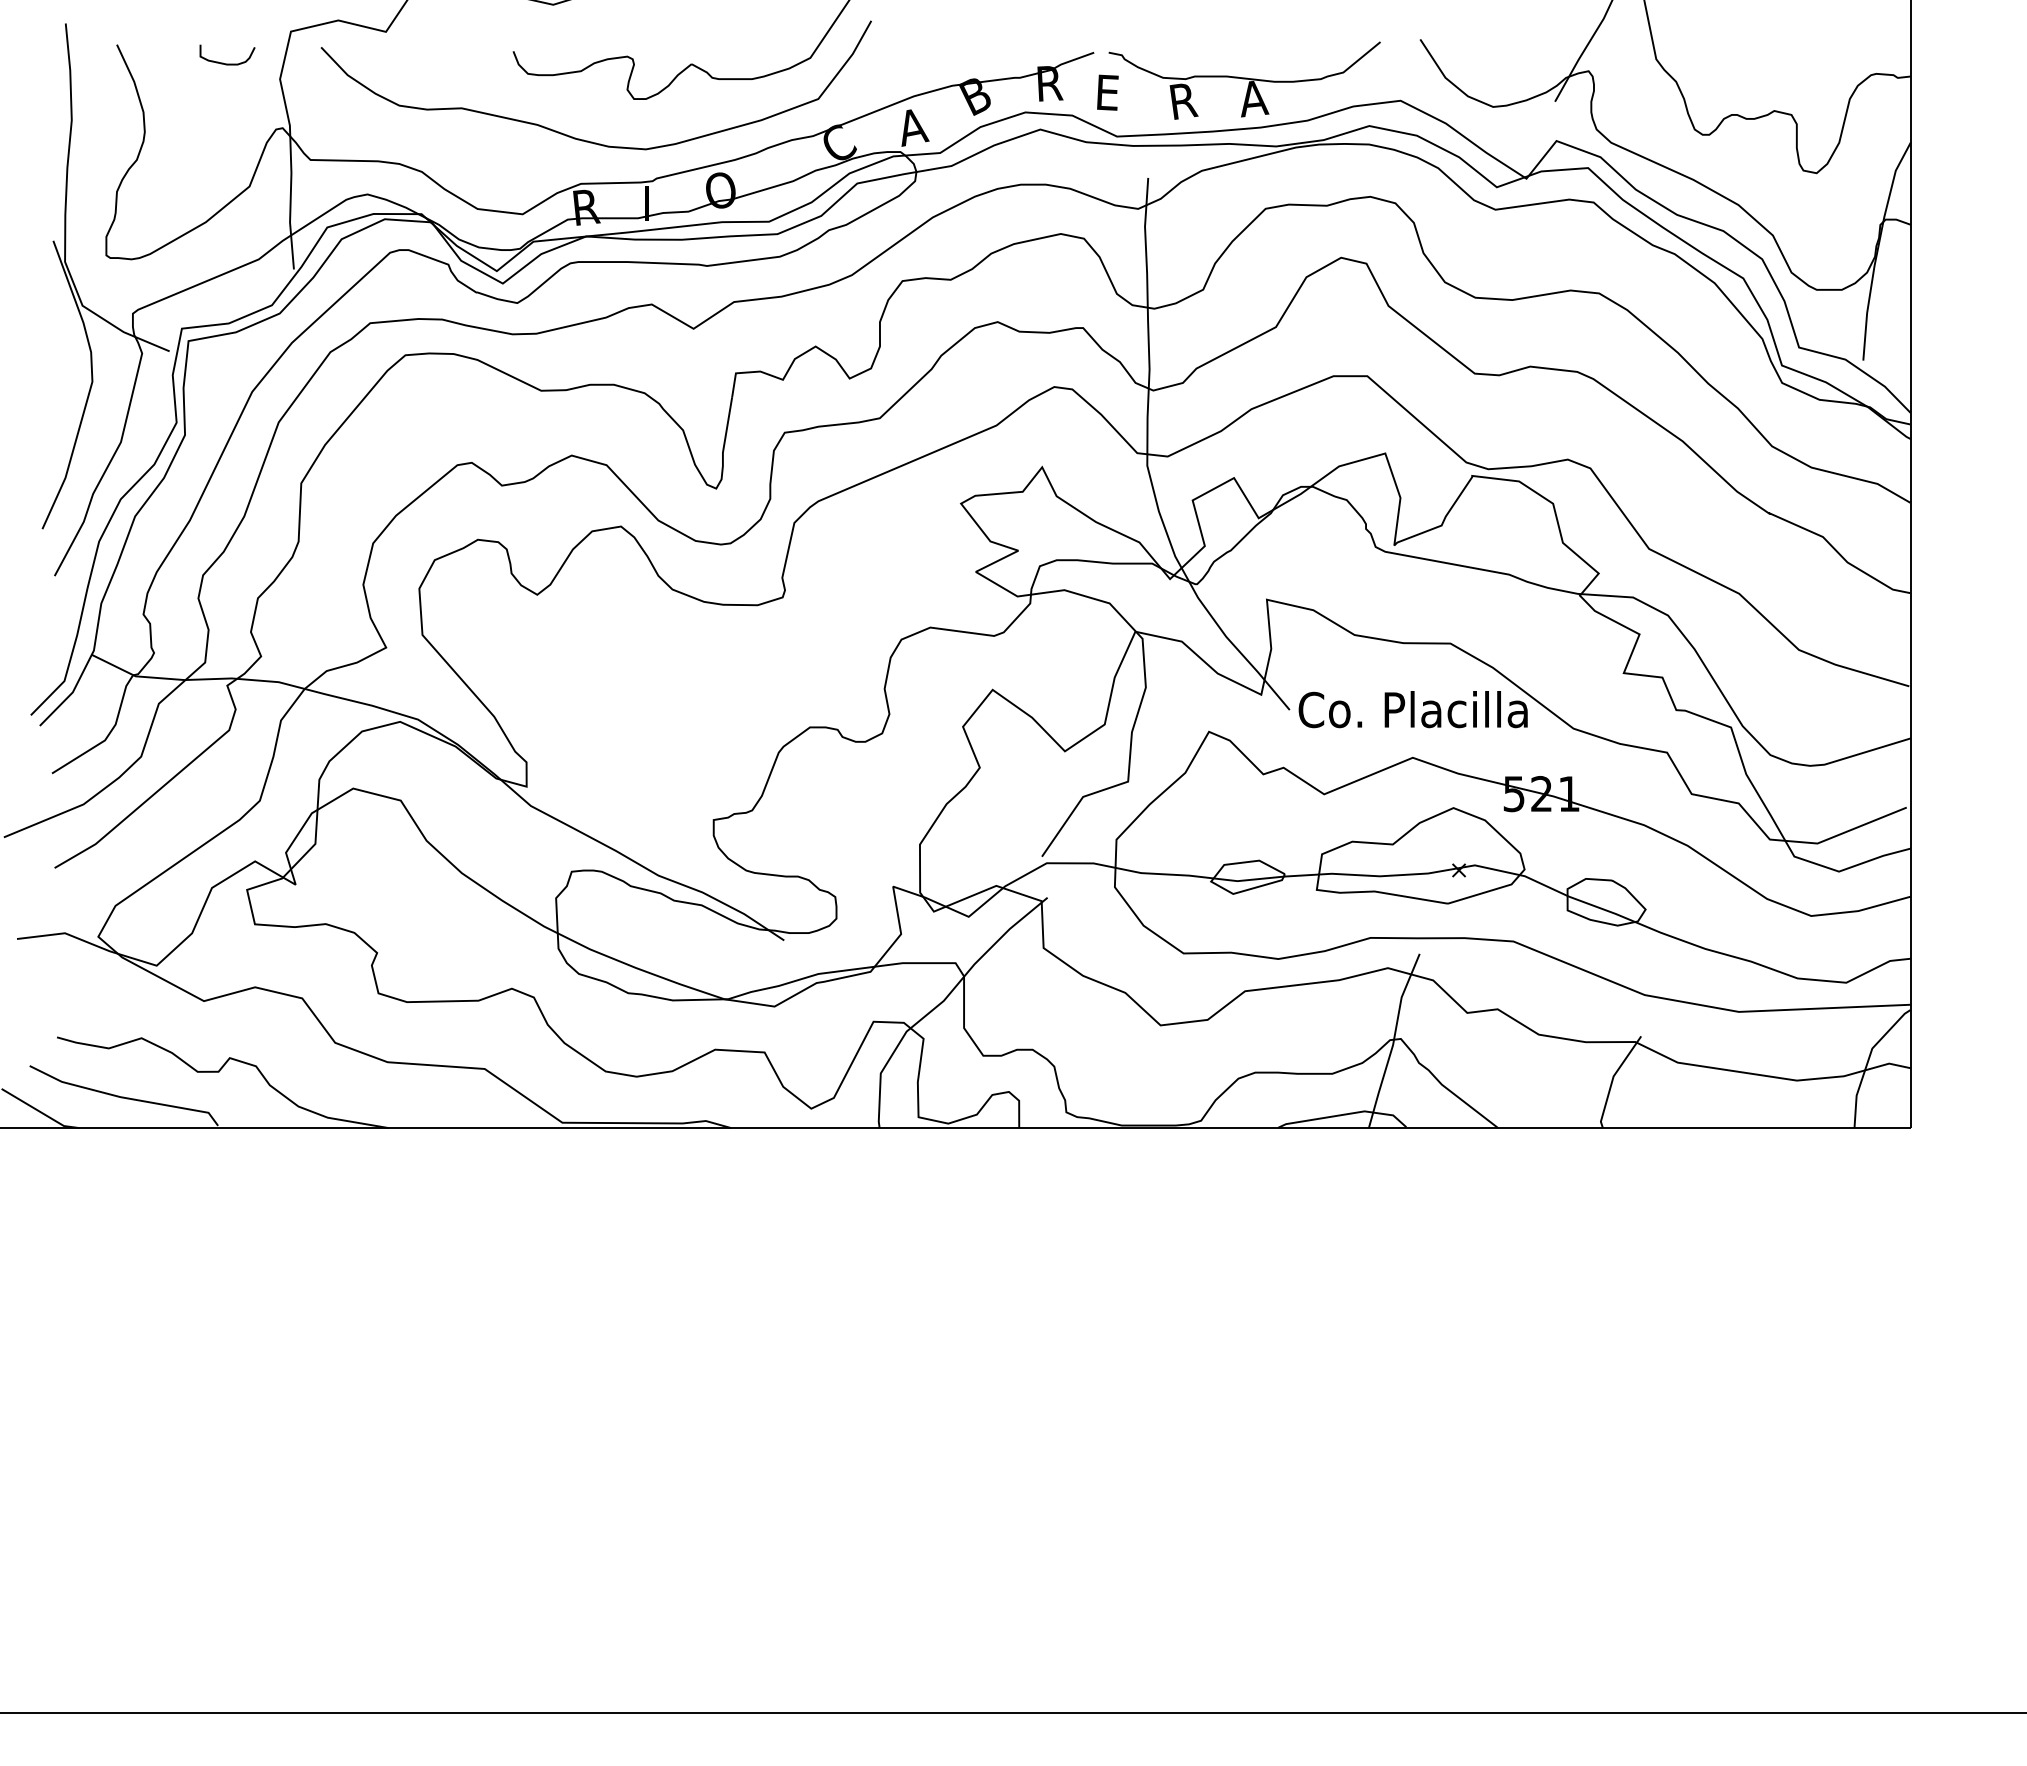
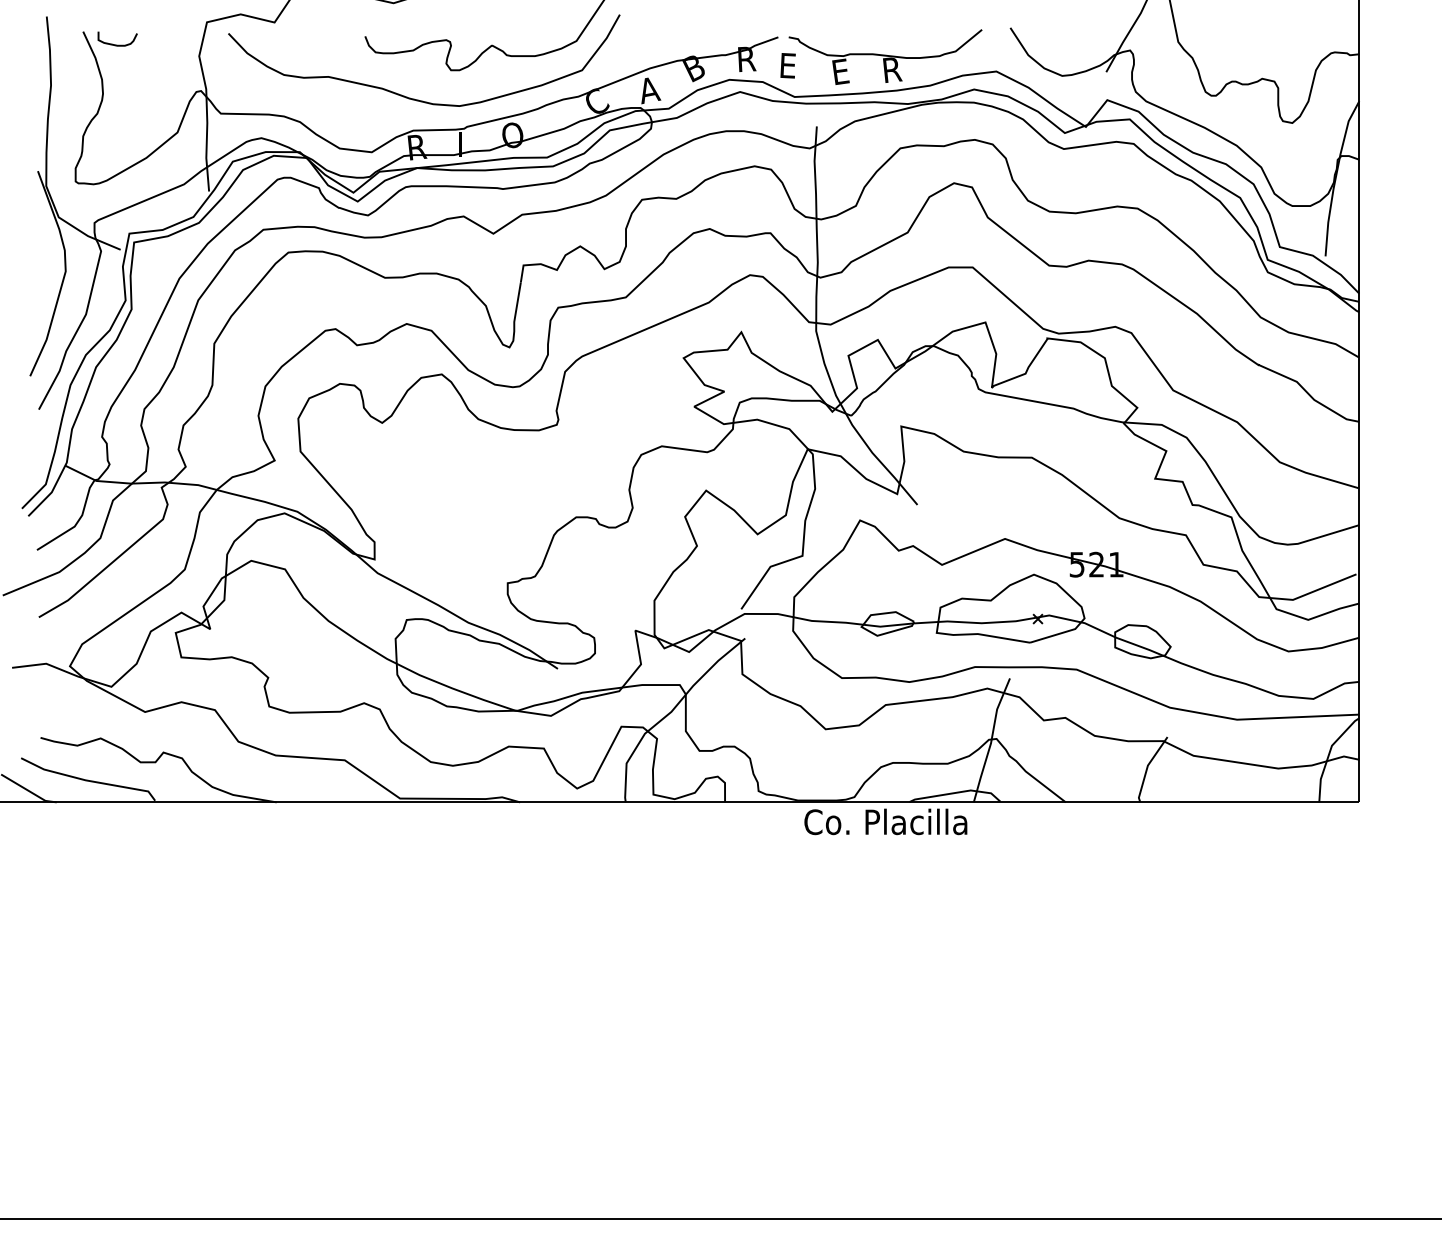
curve: (223, 62) -> (114, 44), moved
text: (1255, 99) -> (893, 70), A -> R
text: (1186, 100) -> (844, 71), R -> E
text: (1412, 709) -> (885, 821), moved

